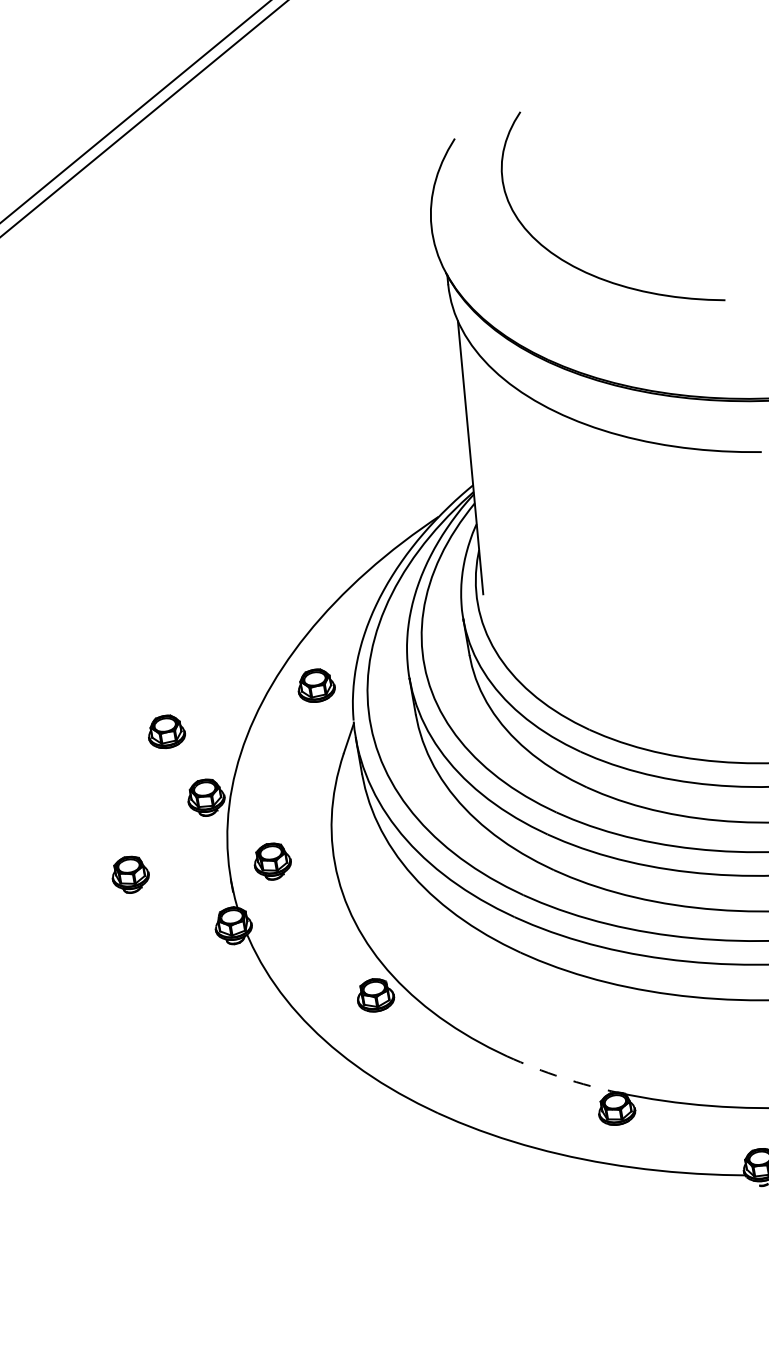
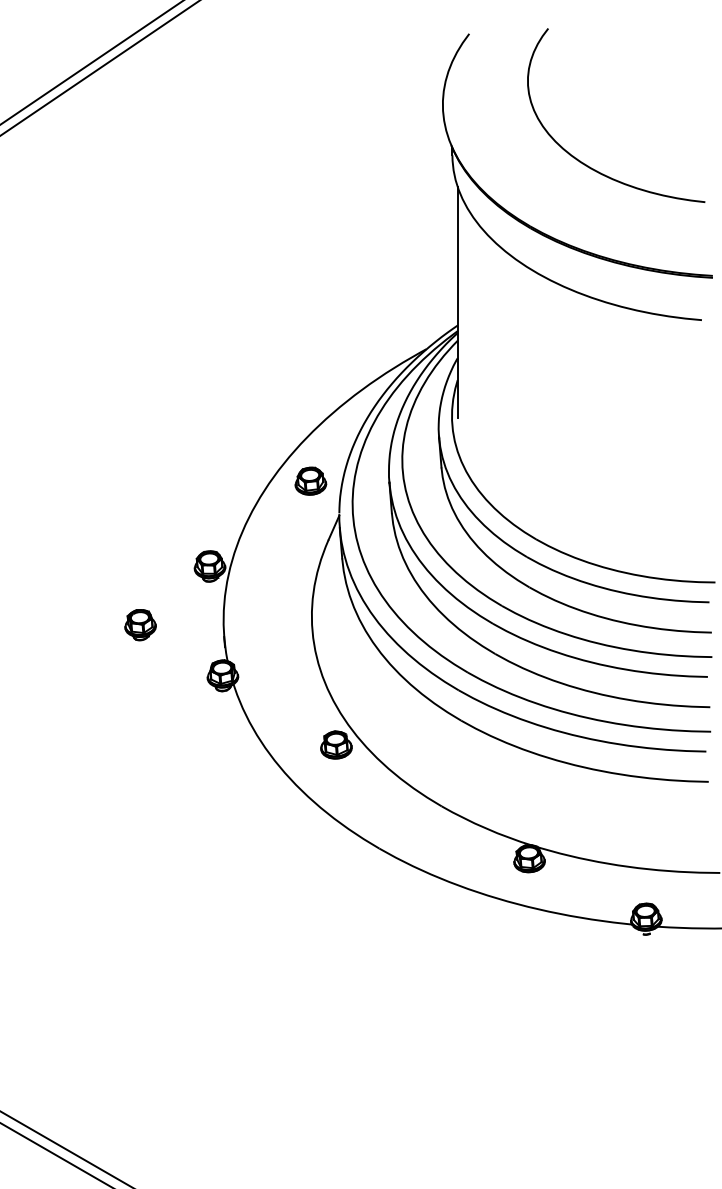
curve: (579, 267) -> (585, 163), moved
part: (166, 731) -> (181, 507), removed
part: (272, 862) -> (260, 625), removed
arc: (562, 1077) -> (486, 828), dashed -> solid

